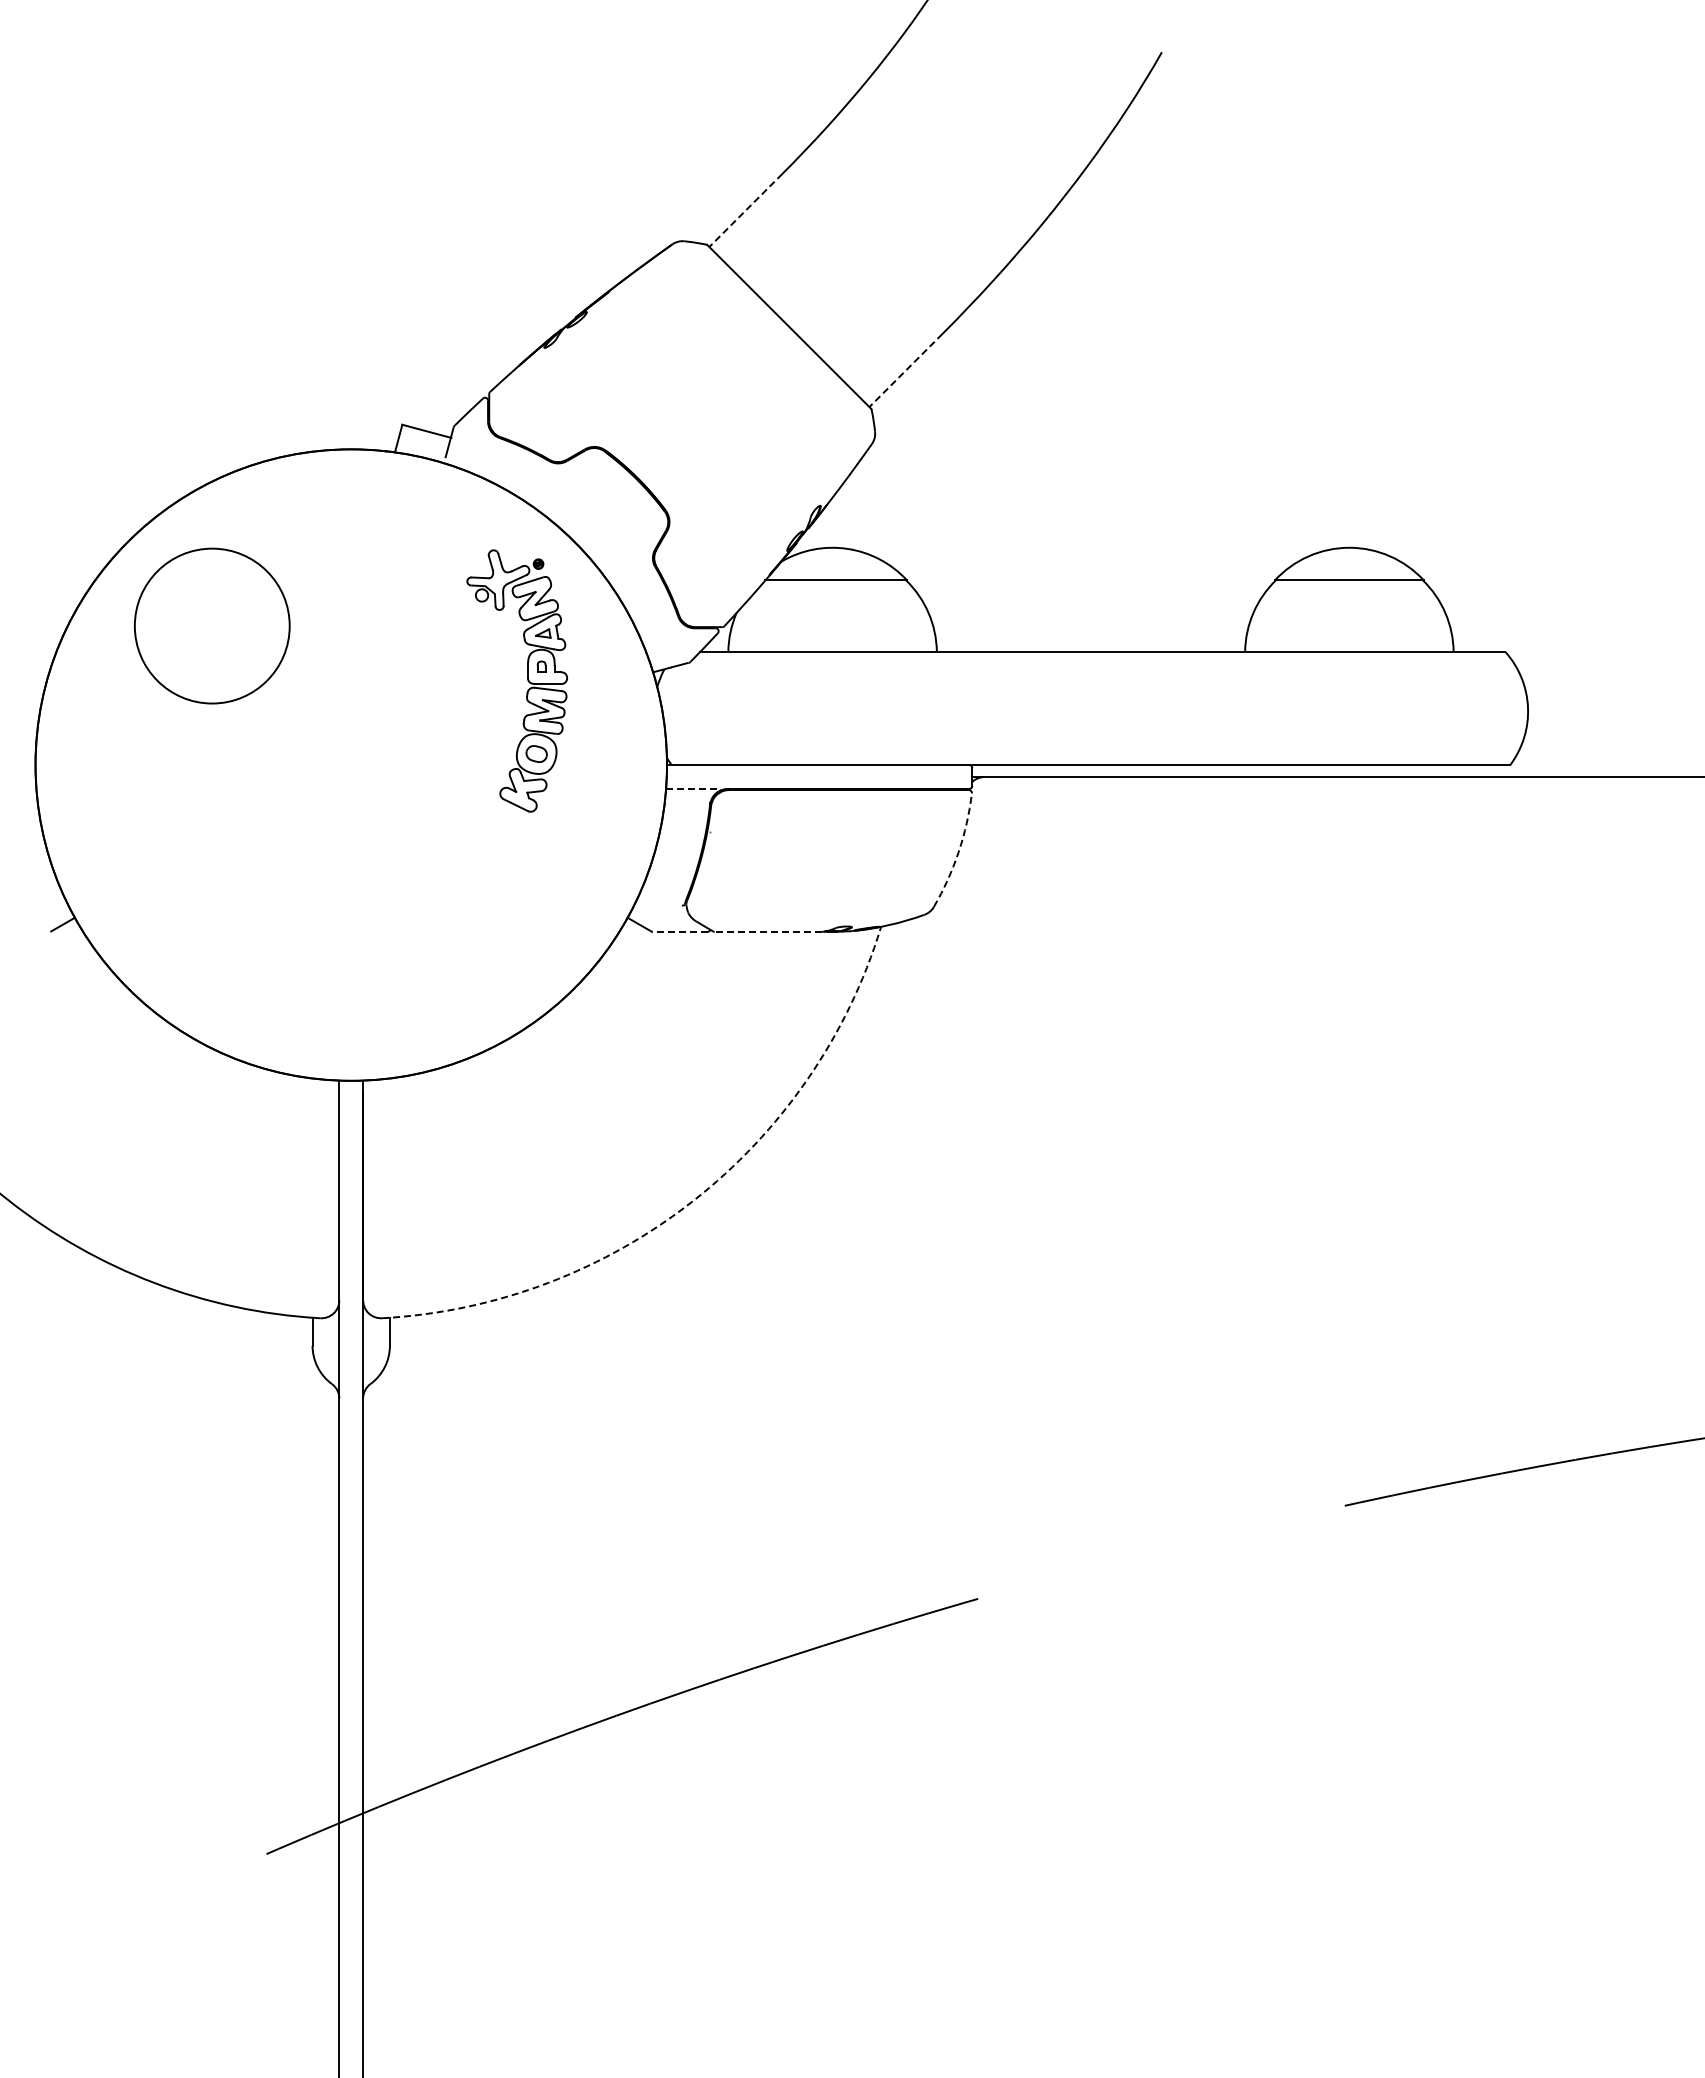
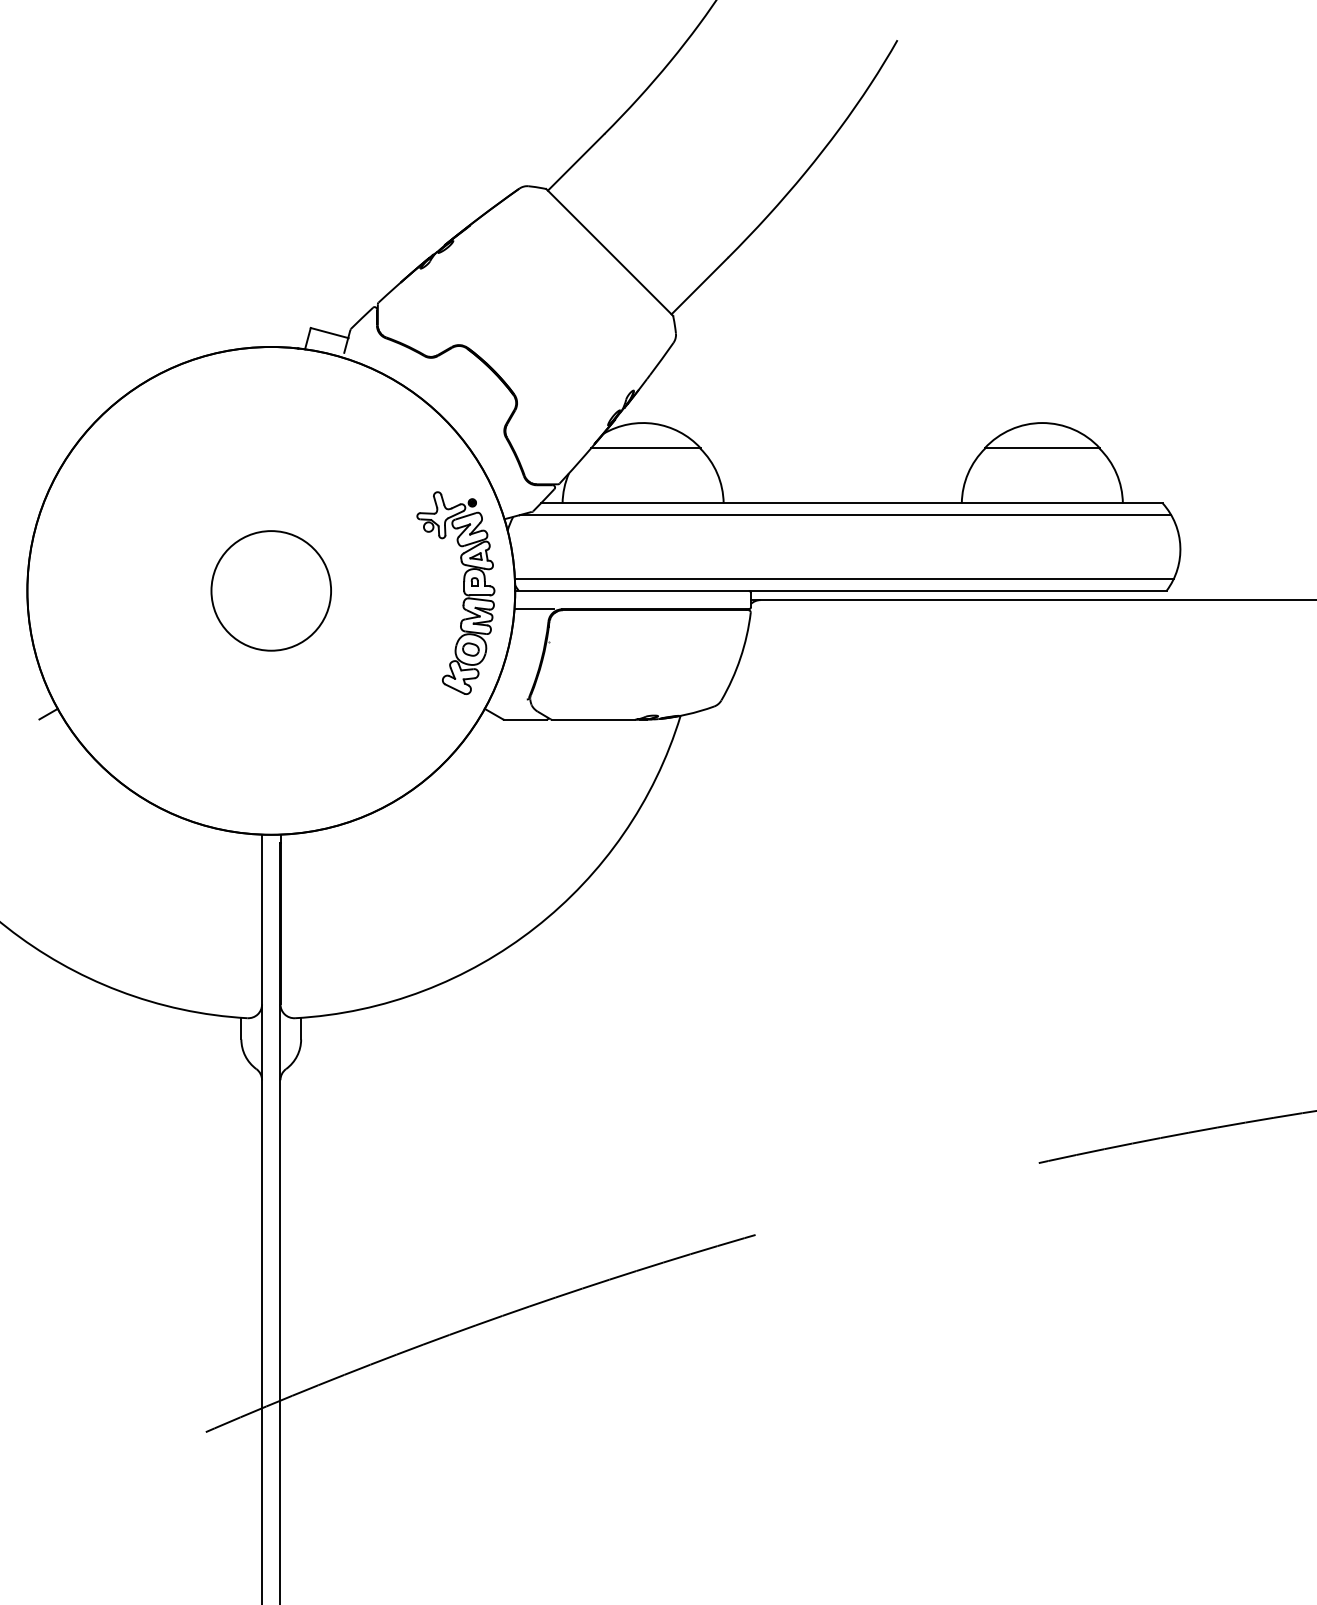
line: (745, 210) -> (575, 162), dashed -> solid
line: (905, 370) -> (699, 286), dashed -> solid
circle: (212, 625) -> (271, 590), moved
line: (1094, 666) -> (845, 514), added
part: (527, 680) -> (463, 592), moved
line: (1092, 750) -> (843, 579), added
line: (691, 788) -> (534, 608), dashed -> solid
arc: (958, 852) -> (740, 658), dashed -> solid
line: (679, 931) -> (524, 719), dashed -> solid
line: (768, 931) -> (593, 719), dashed -> solid
arc: (693, 1201) -> (535, 928), dashed -> solid

